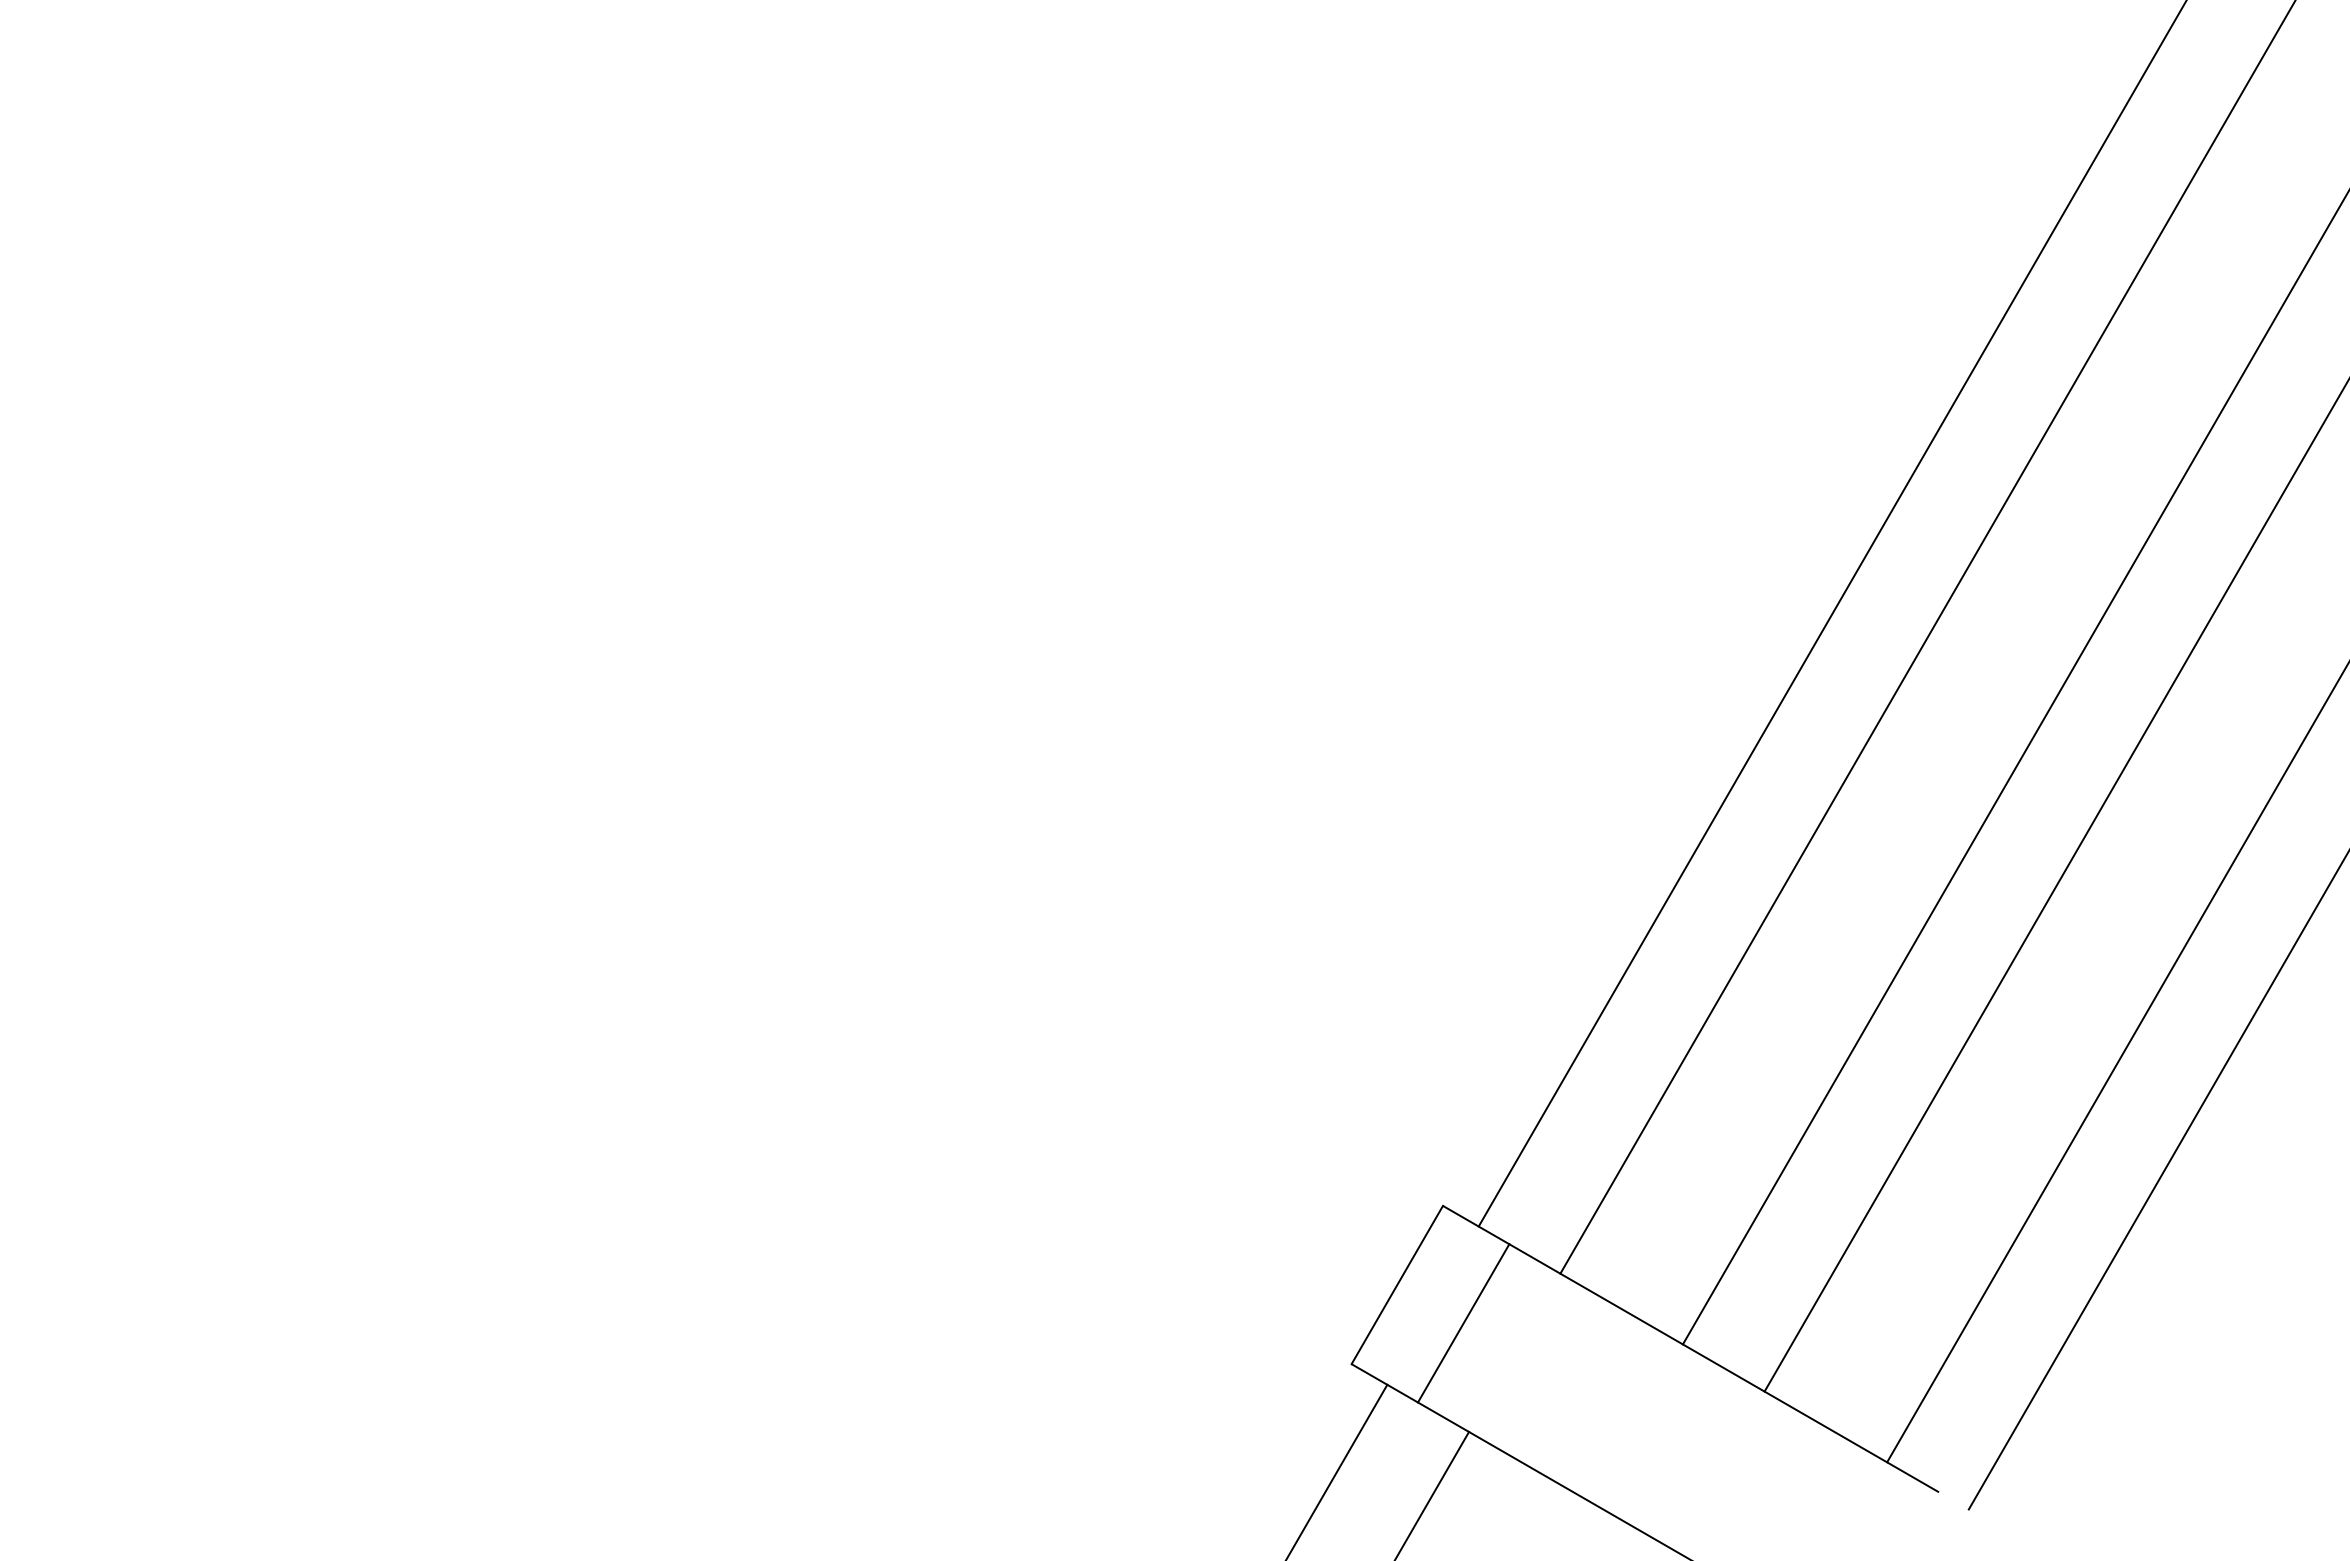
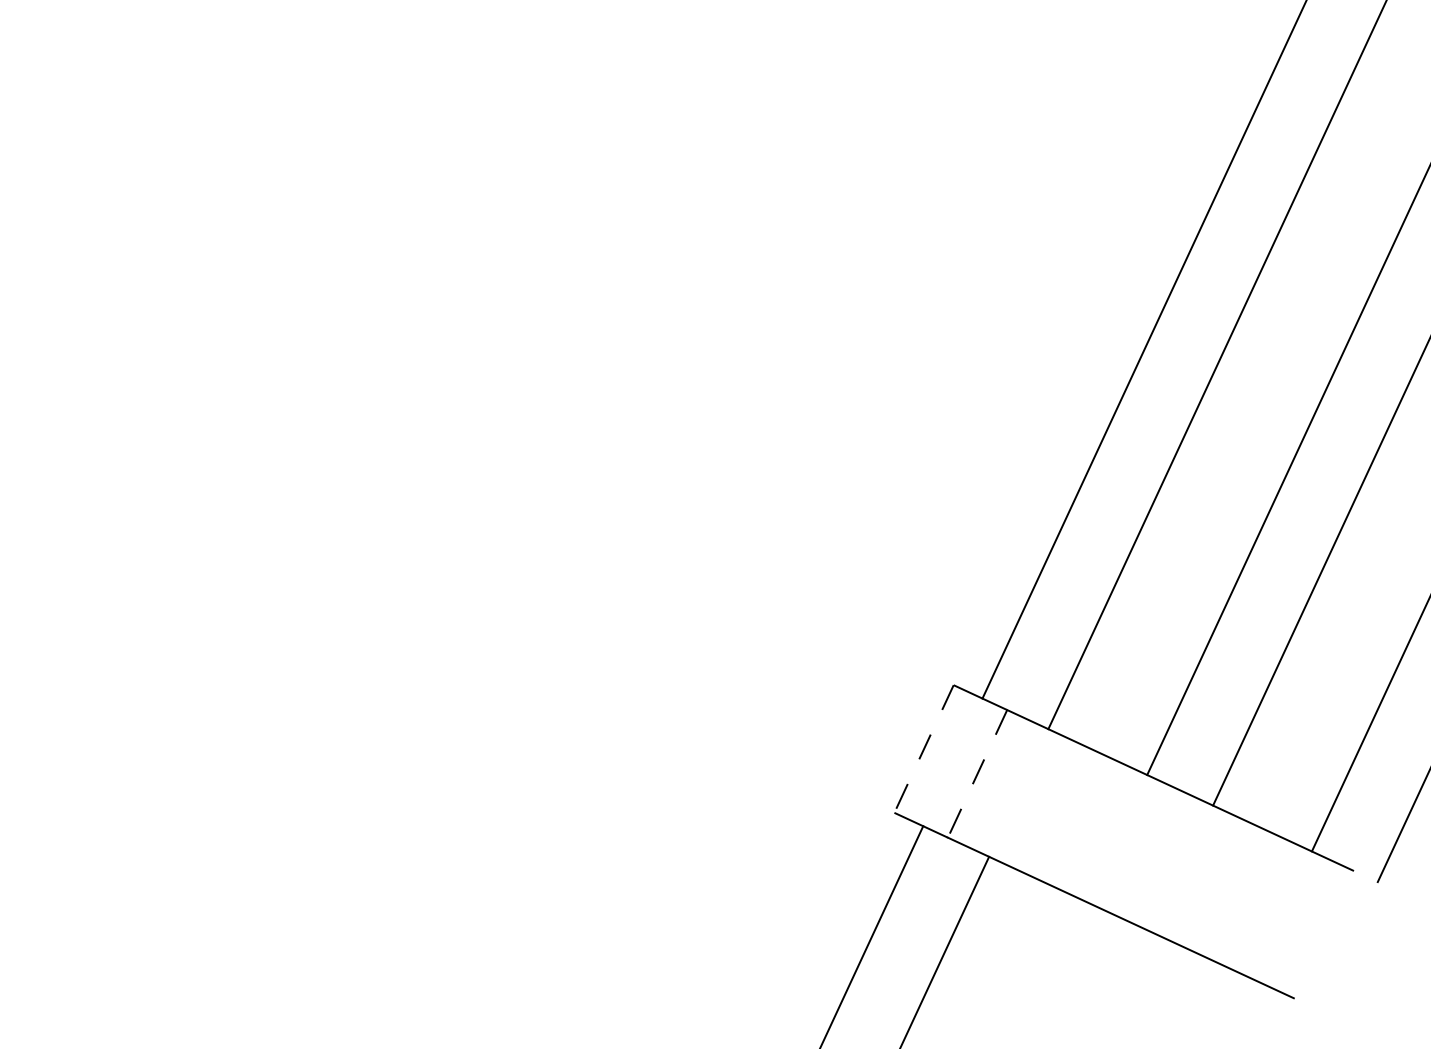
line: (1397, 1285) -> (924, 749), solid -> dashed
line: (1463, 1323) -> (977, 773), solid -> dashed

